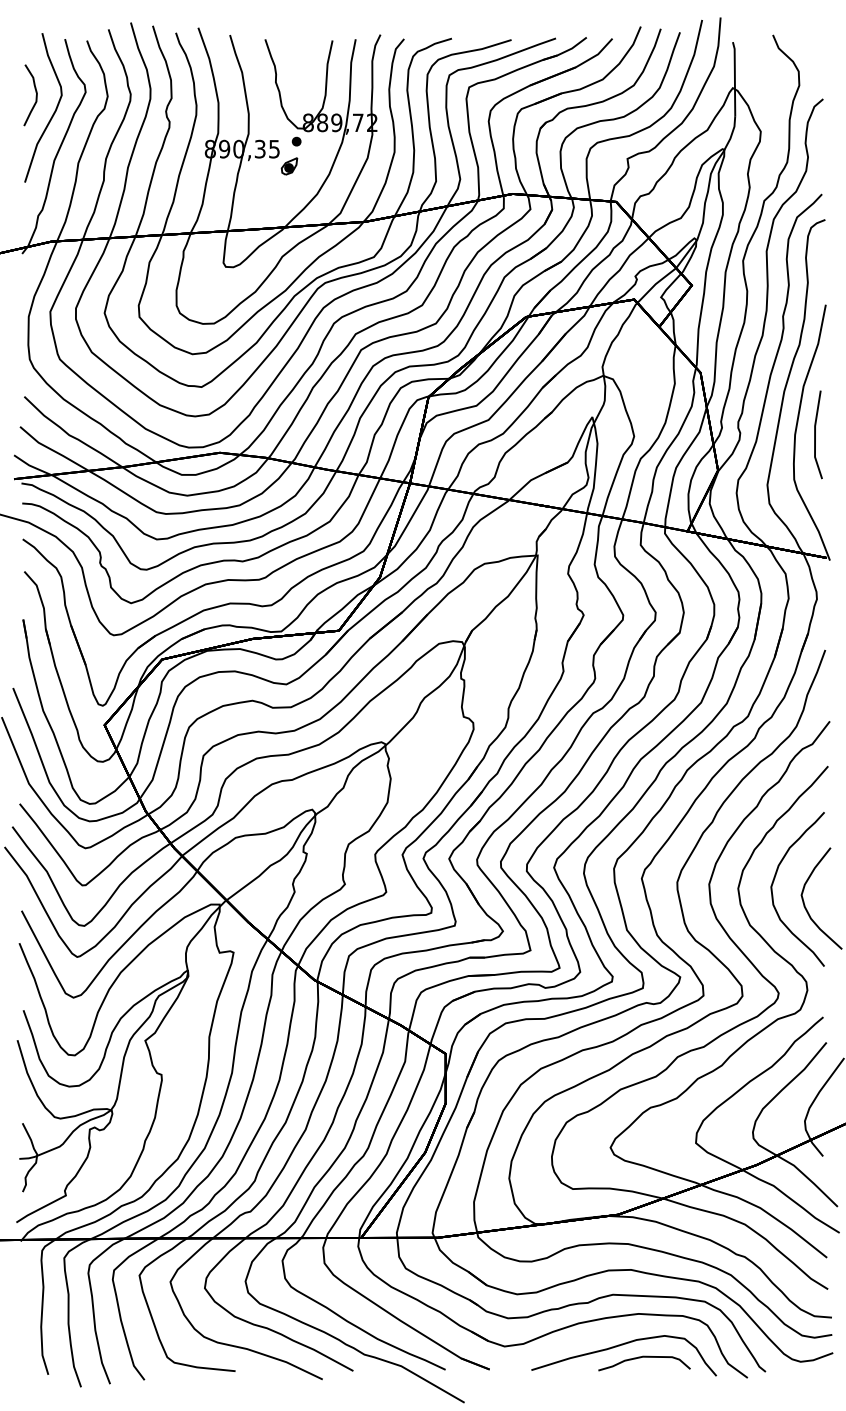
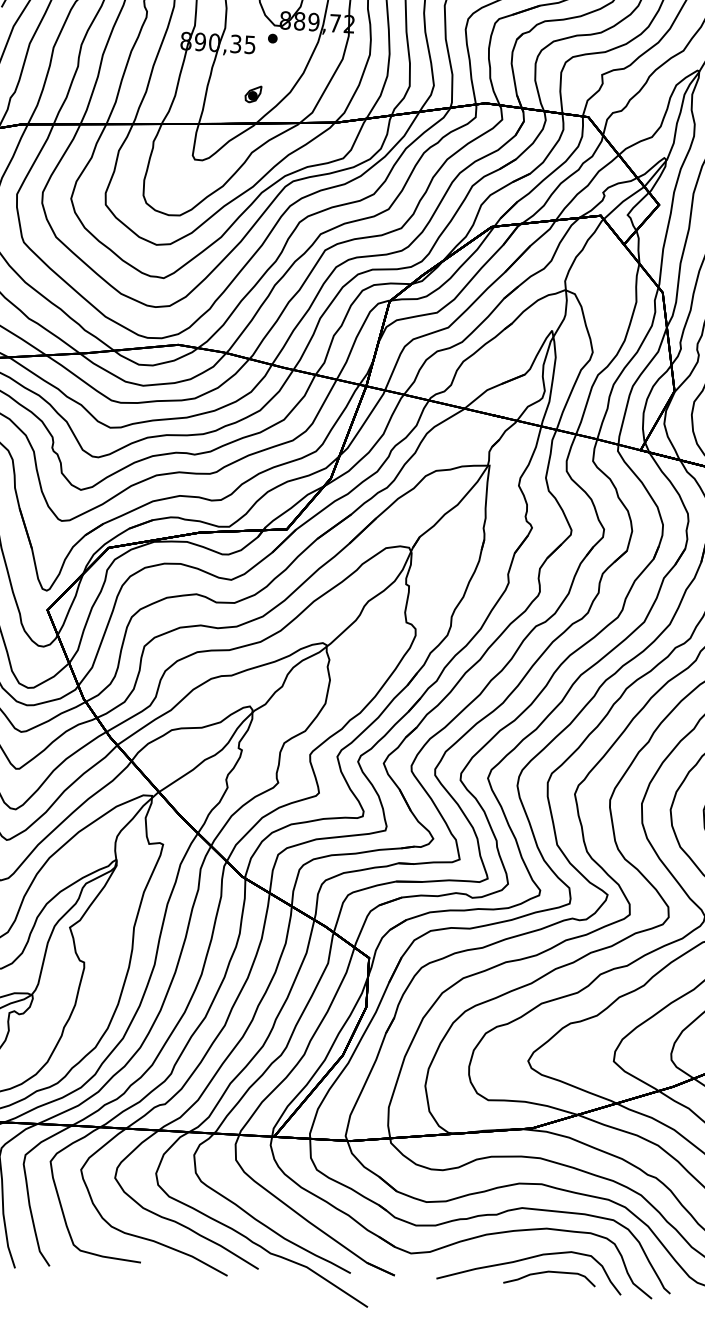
part: (289, 166) -> (253, 94), moved

